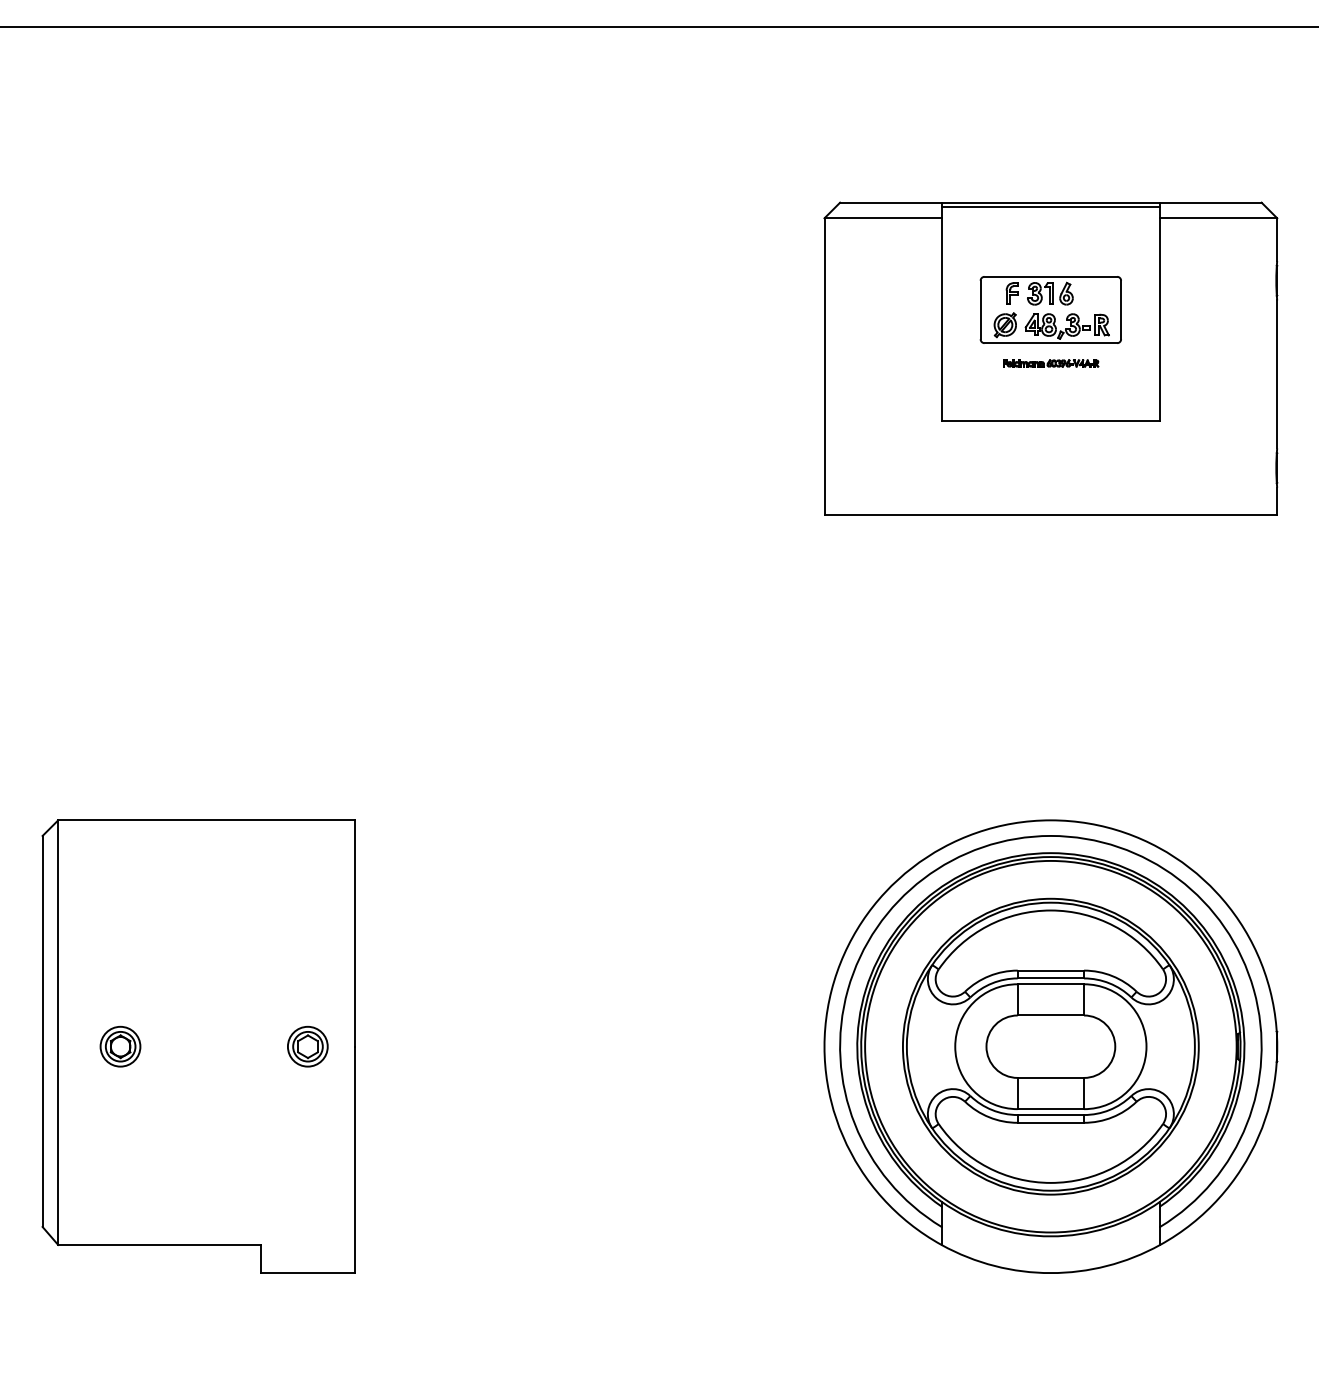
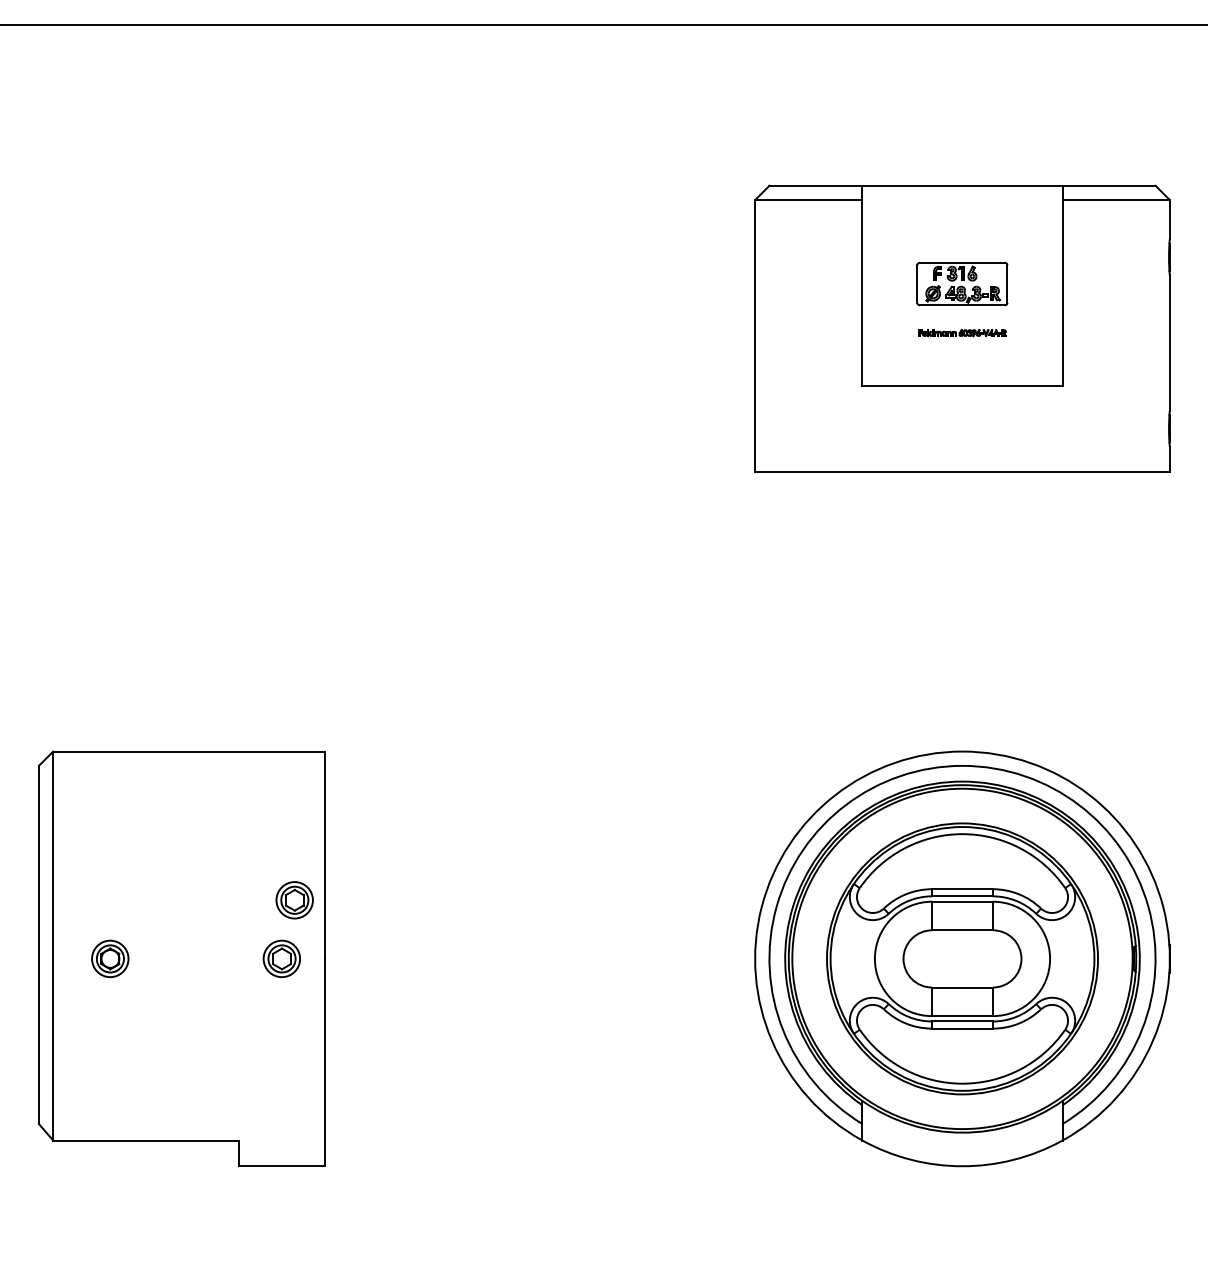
line: (1050, 206) -> (962, 189), removed
part: (1050, 309) -> (962, 283), size x0.7
part: (321, 982) -> (294, 900), added

